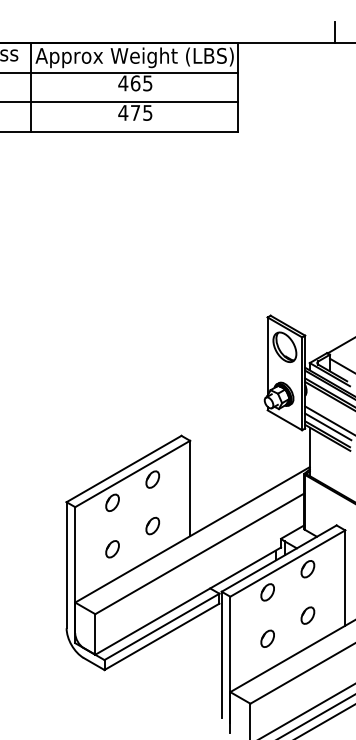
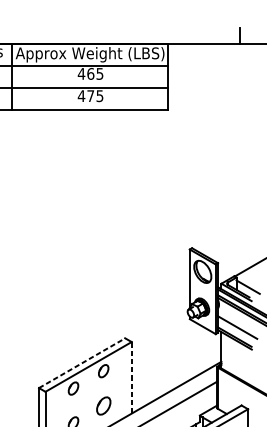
line: (328, 426) -> (235, 331), removed
line: (124, 468) -> (82, 362), solid -> dashed
line: (190, 488) -> (131, 377), solid -> dashed
part: (152, 525) -> (103, 405), size x1.4

